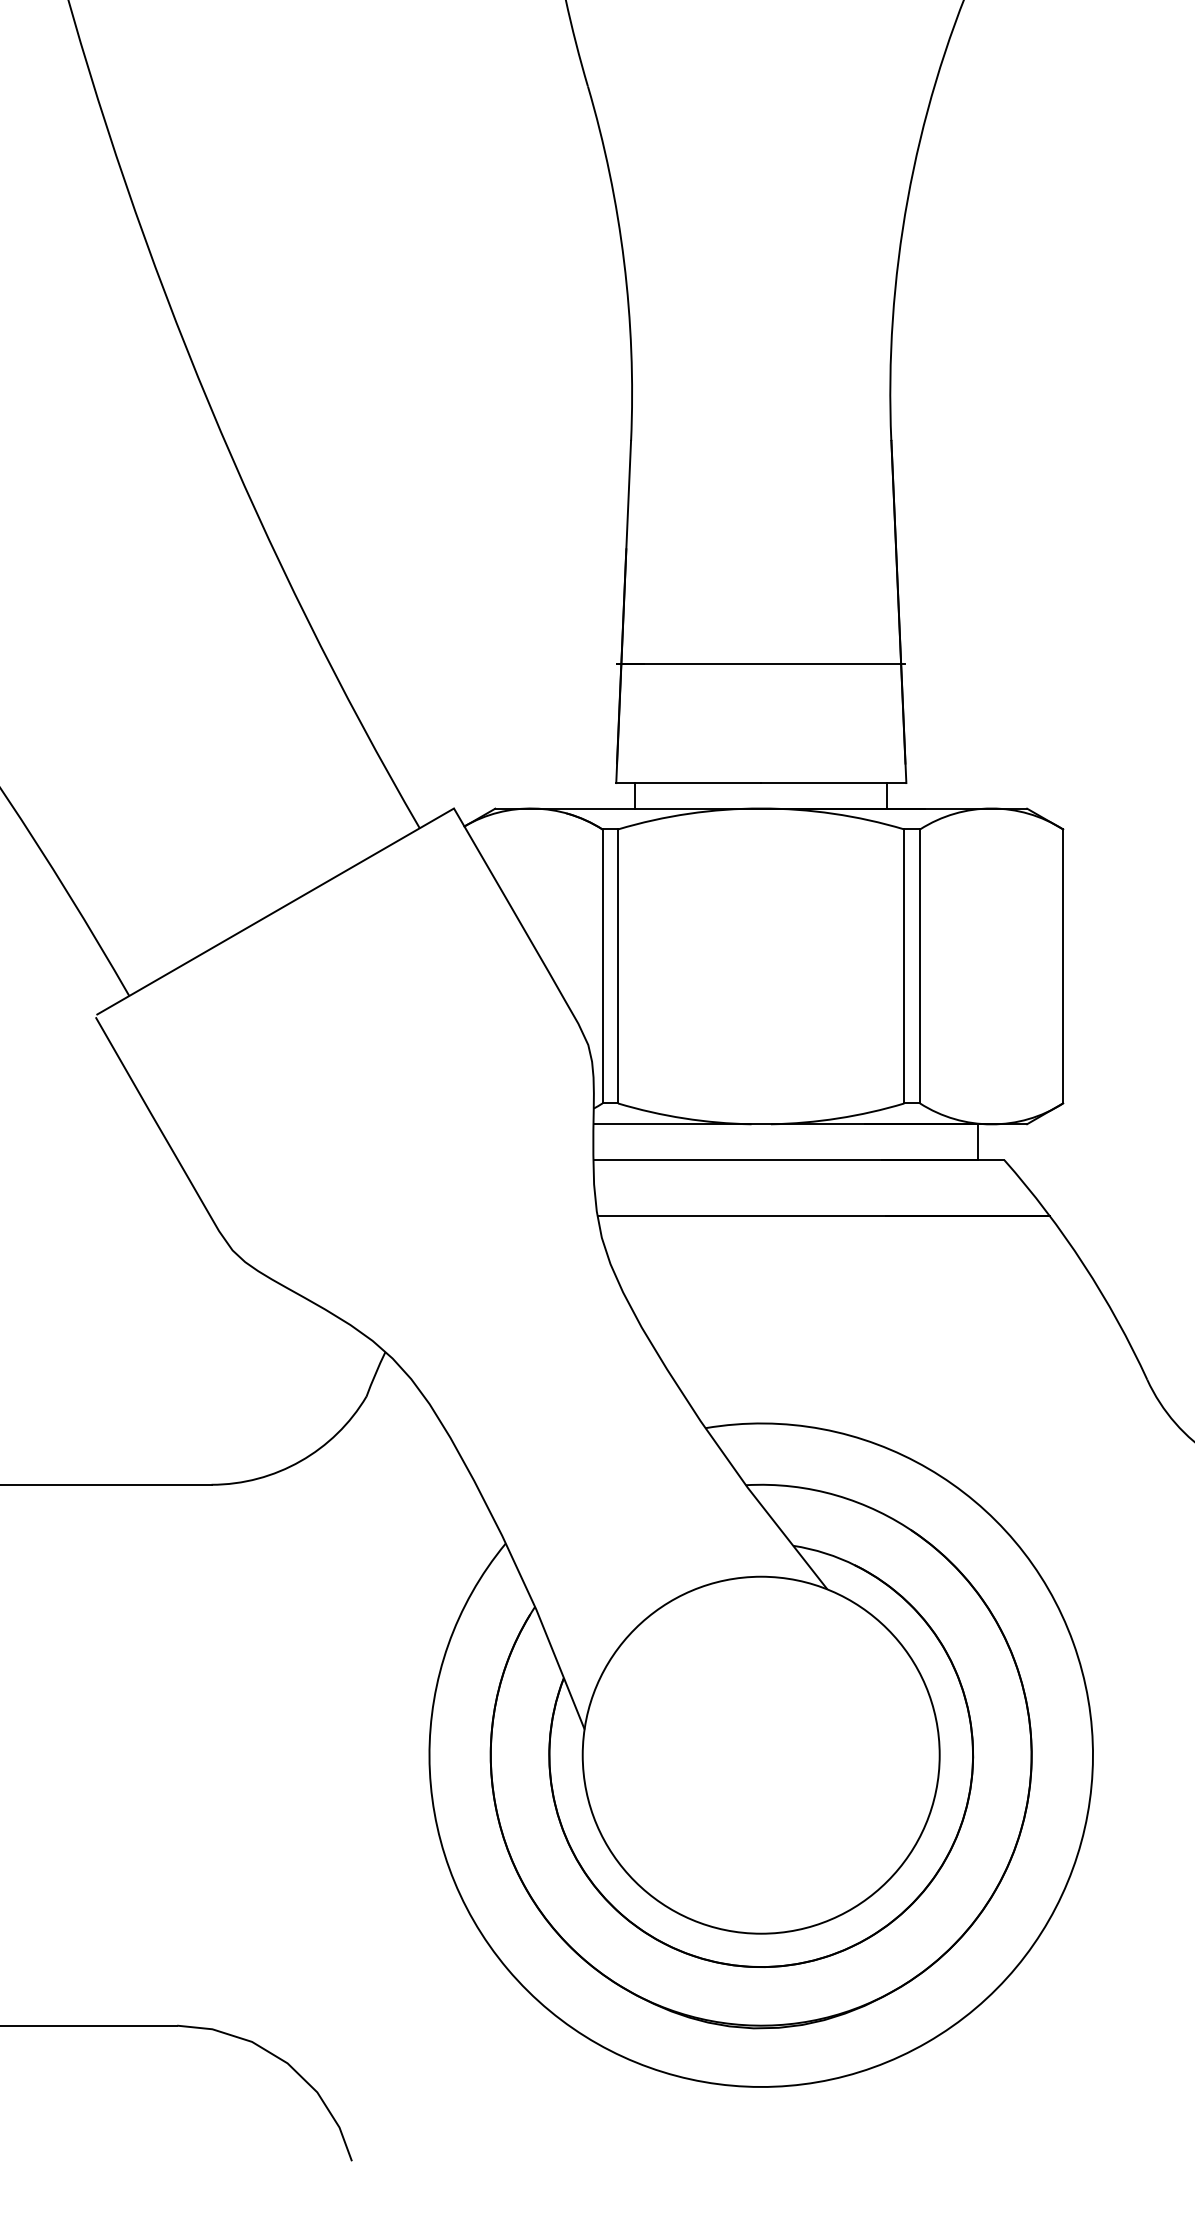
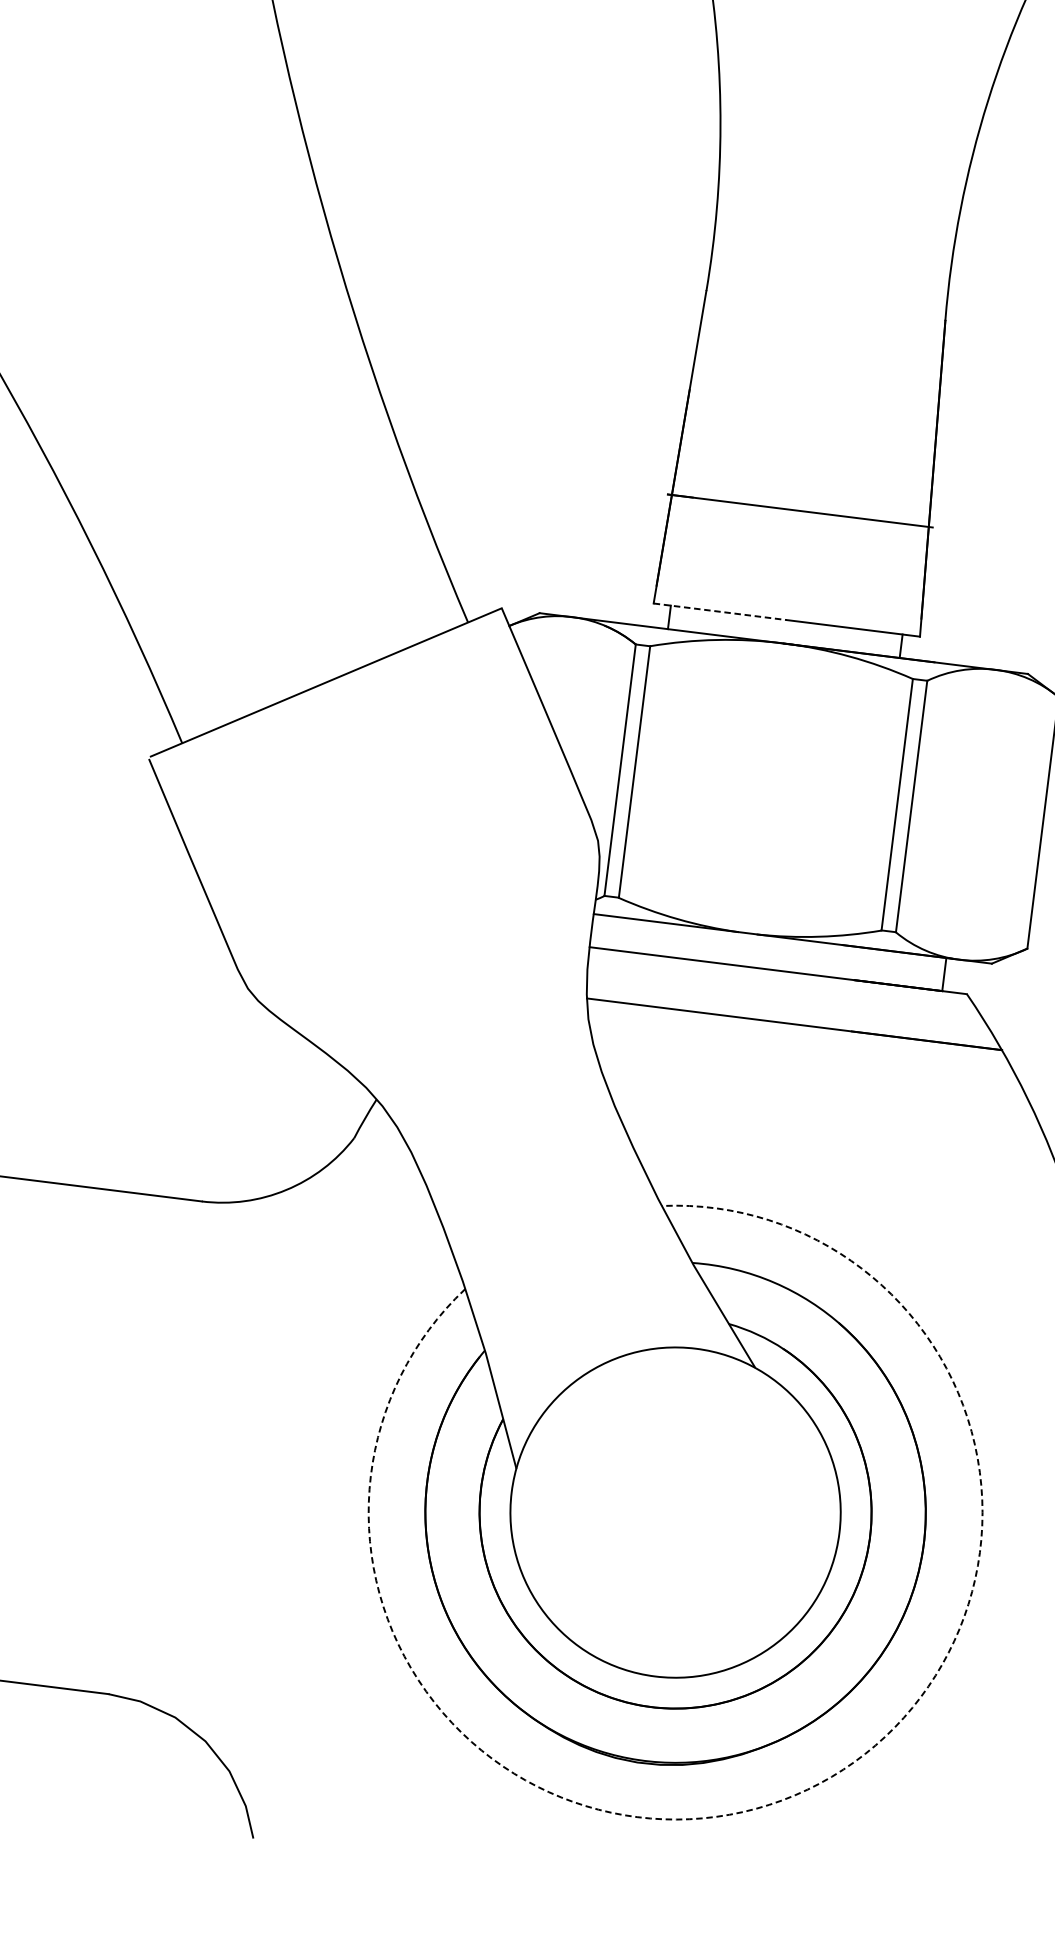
line: (689, 783) -> (720, 612), solid -> dashed
arc: (927, 2042) -> (795, 1795), solid -> dashed

